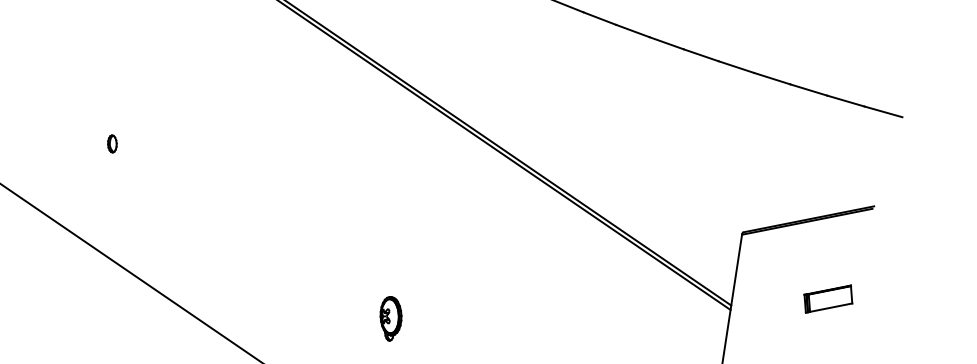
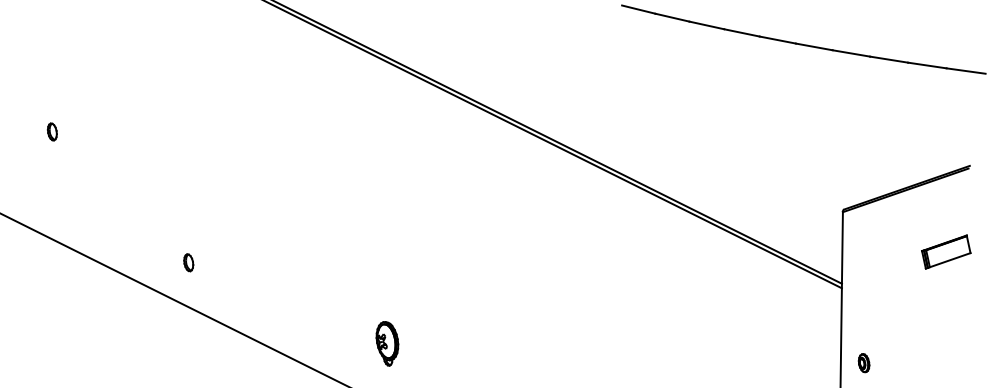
part: (112, 143) -> (188, 262), moved
part: (828, 298) -> (946, 251), moved
part: (390, 318) -> (387, 343), moved

